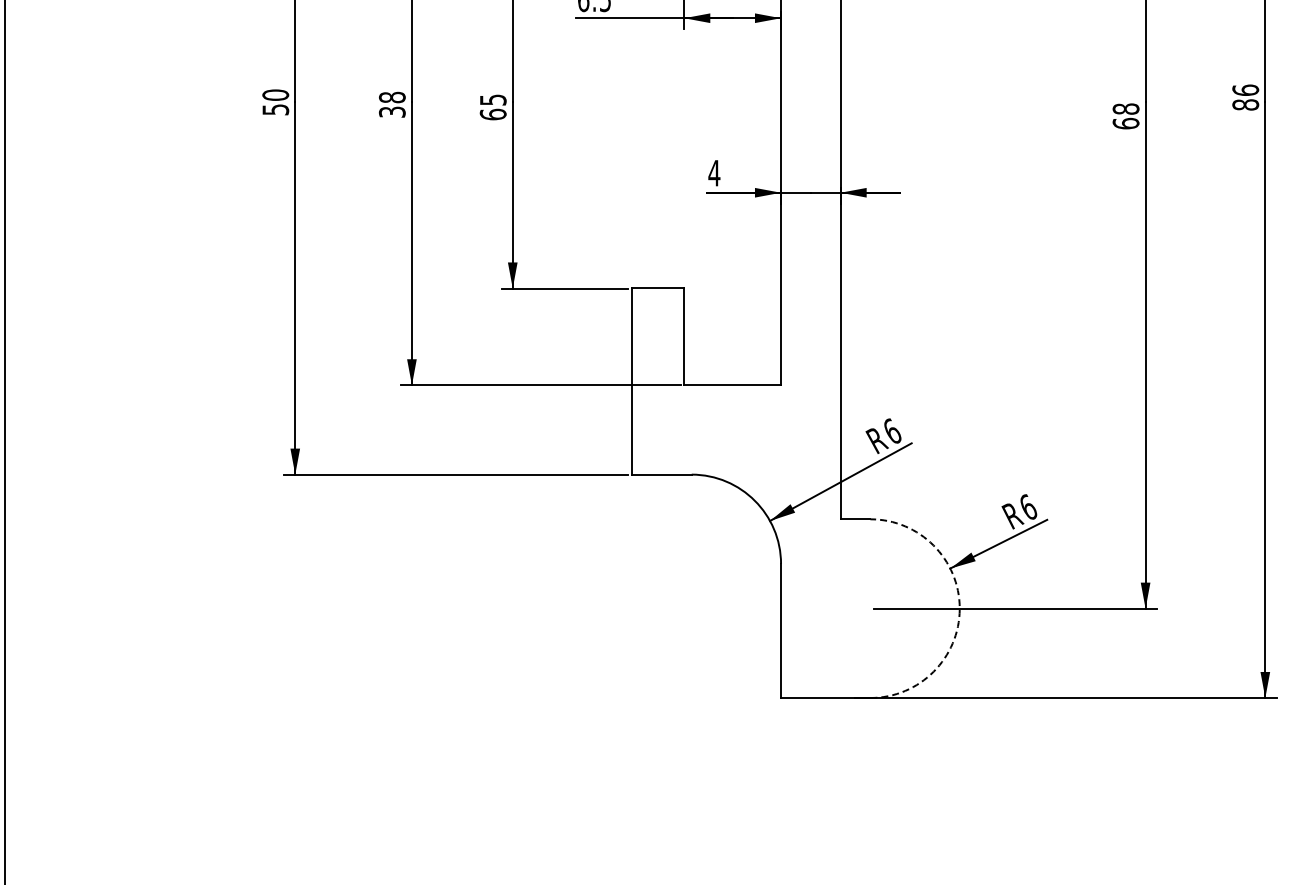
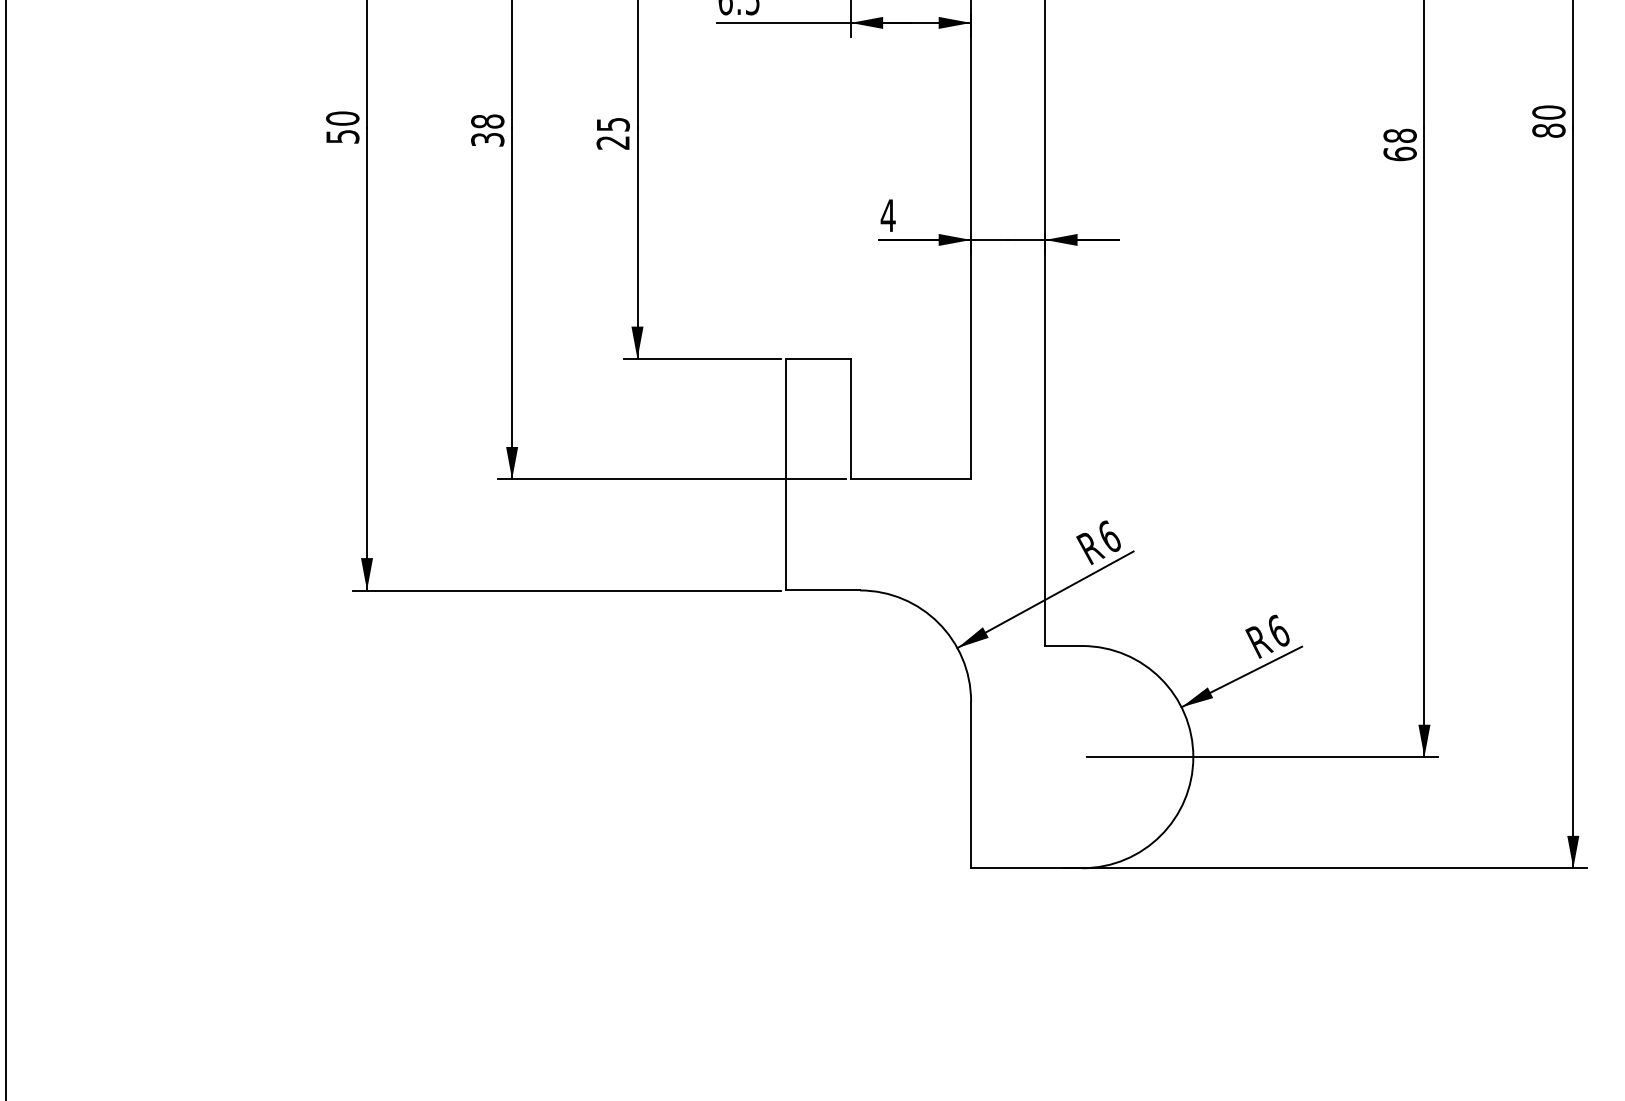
text: (1245, 89) -> (1548, 111), 86 -> 80
text: (492, 114) -> (612, 142), 65 -> 25
arc: (959, 608) -> (1193, 756), dashed -> solid

